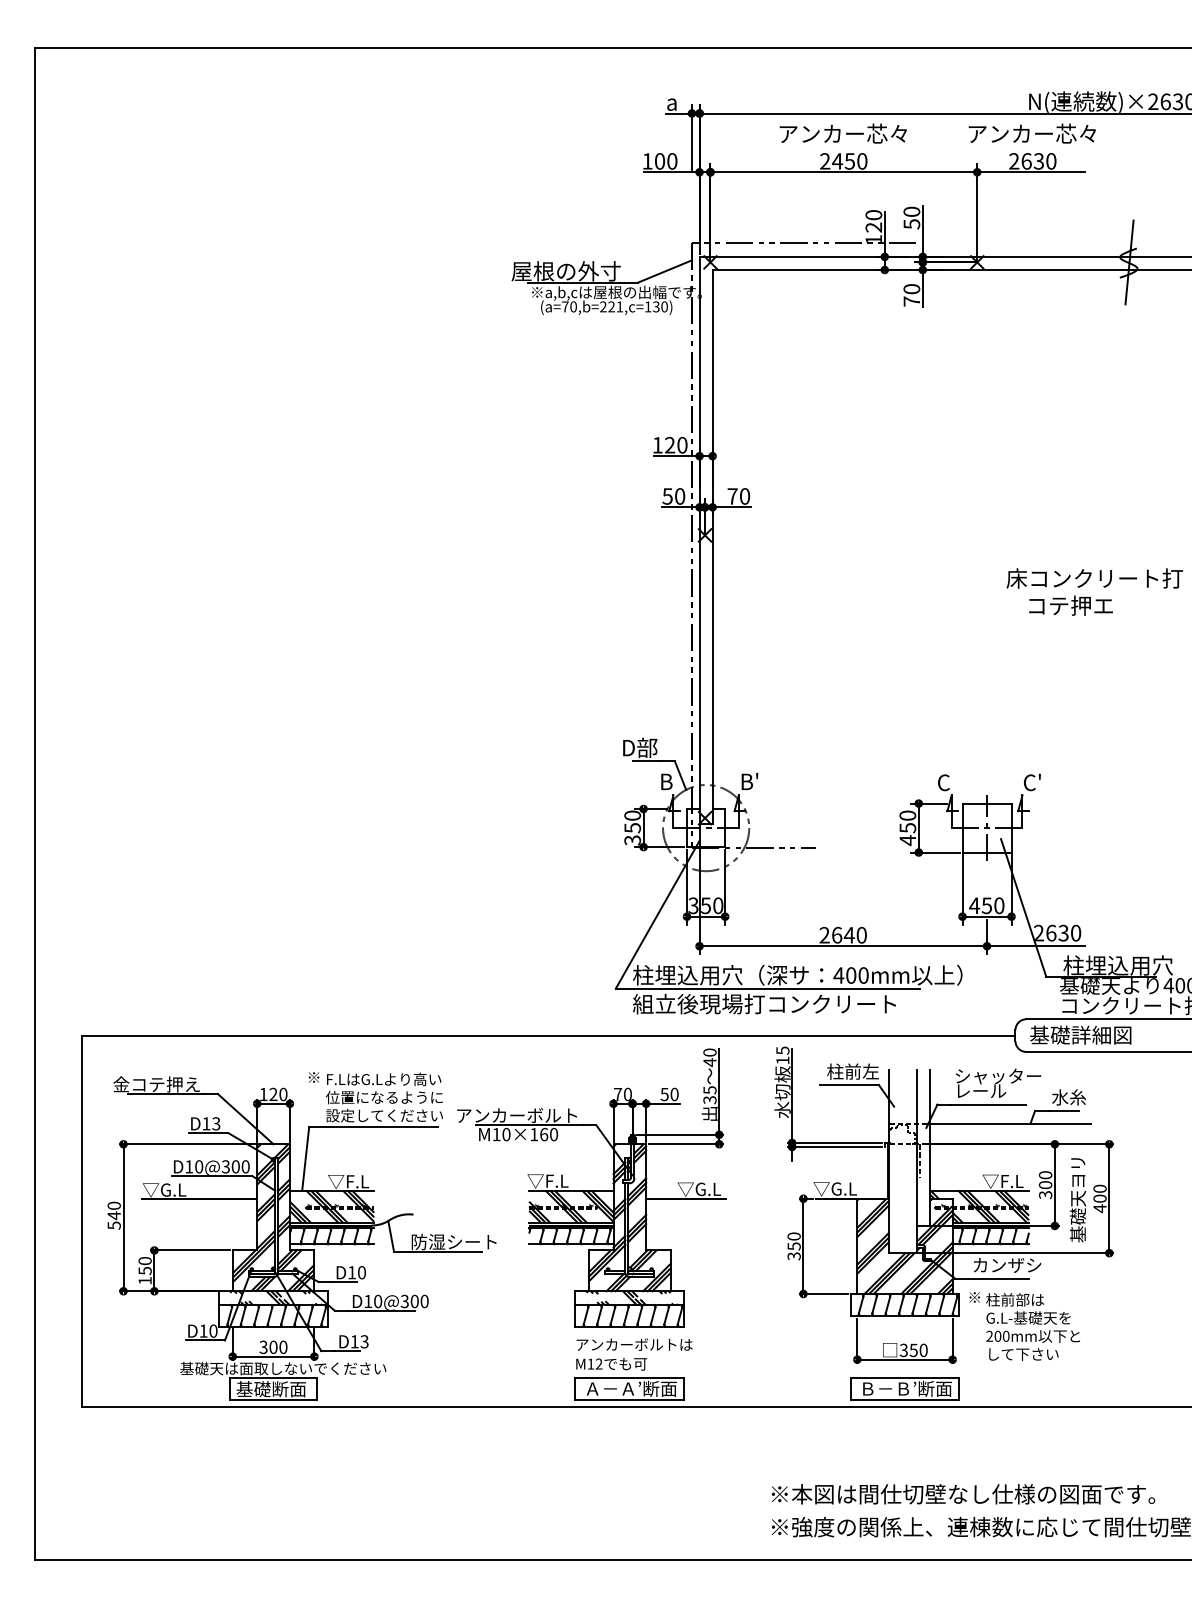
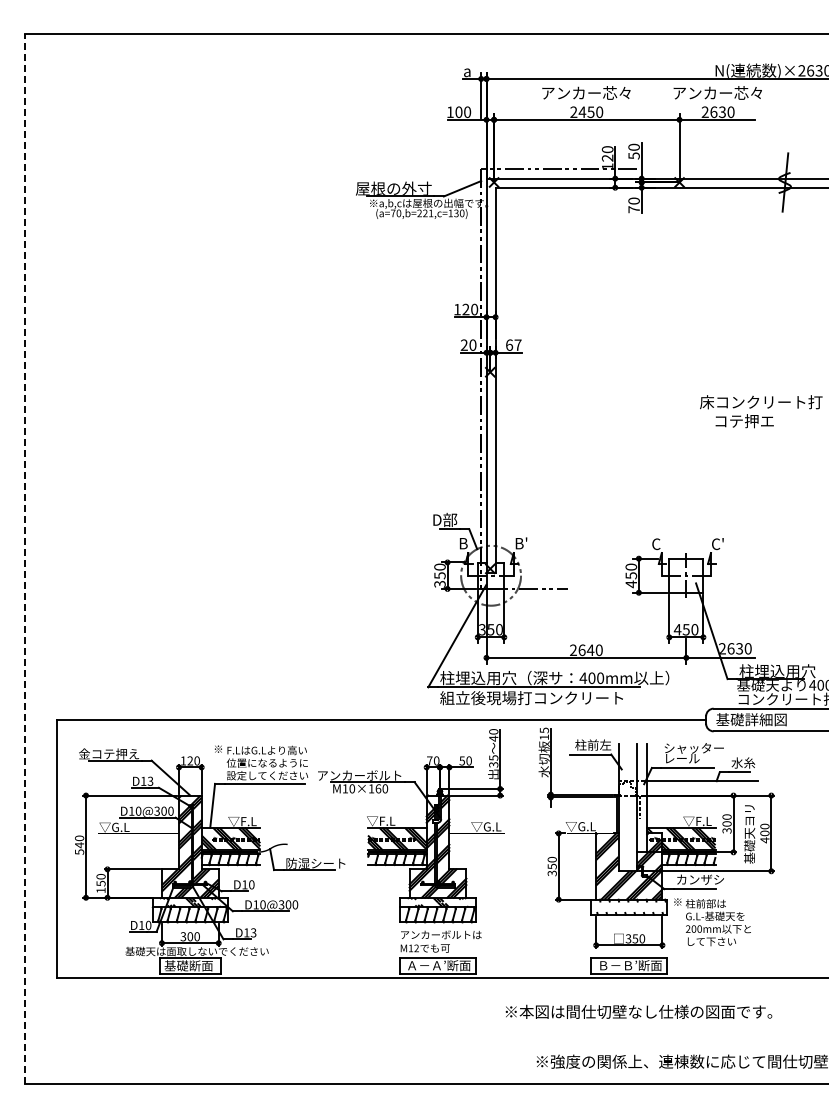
text: (666, 495) -> (463, 344), 50 -> 20
text: (738, 495) -> (513, 344), 70 -> 67
line: (35, 803) -> (24, 558), solid -> dashed
hatch: (903, 1303) -> (628, 906), removed
text: (962, 1493) -> (638, 1011), moved

